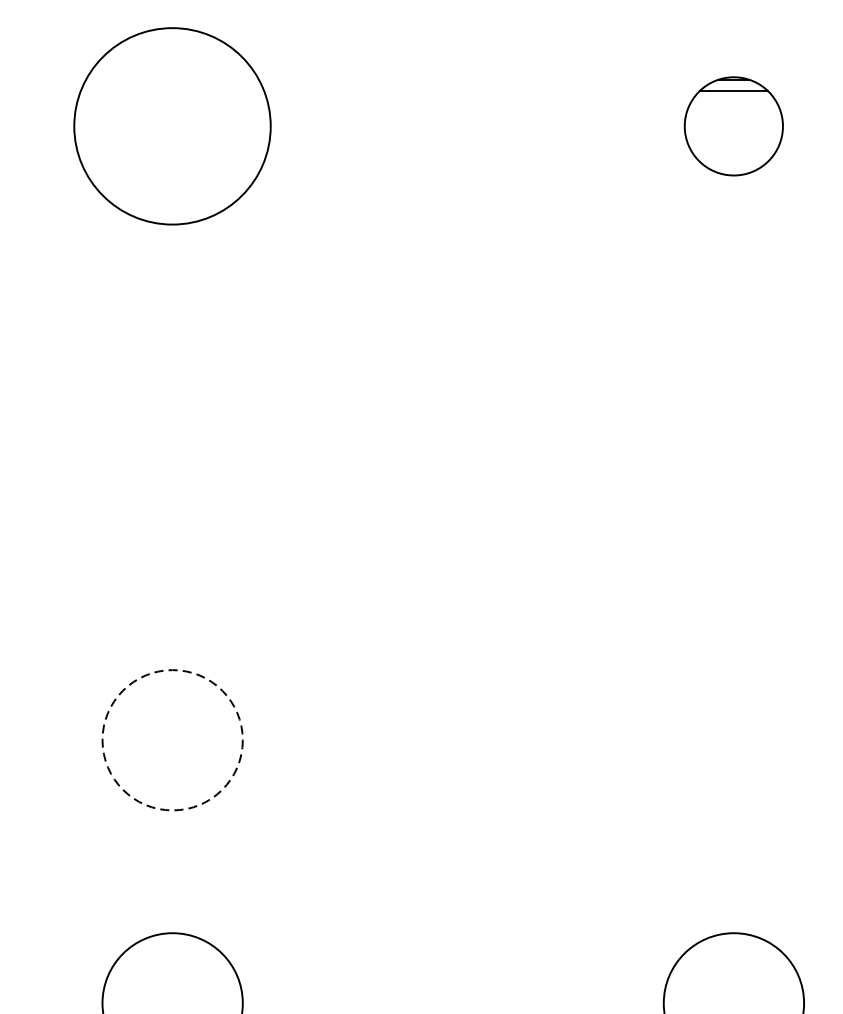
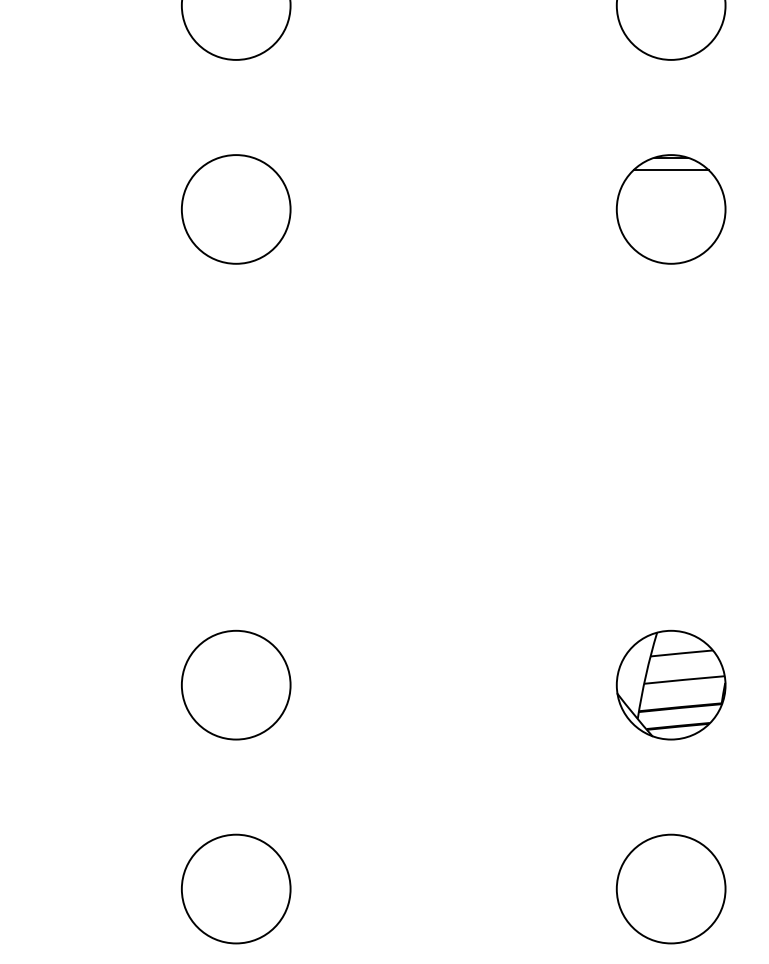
circle: (173, 126) -> (236, 209), size x0.71
part: (733, 126) -> (670, 209), size x1.43
circle: (171, 739) -> (235, 684), dashed -> solid
part: (733, 739) -> (670, 684), added

